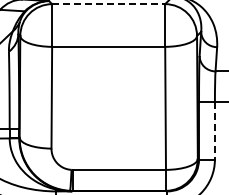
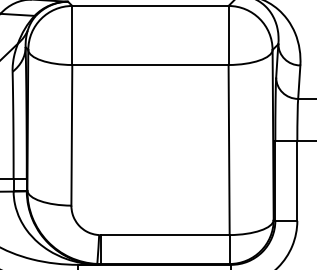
line: (108, 4) -> (150, 6), dashed -> solid
line: (214, 130) -> (296, 180), dashed -> solid

